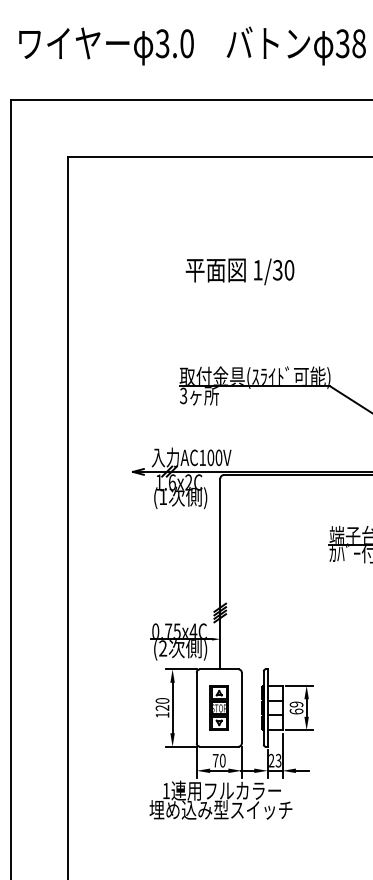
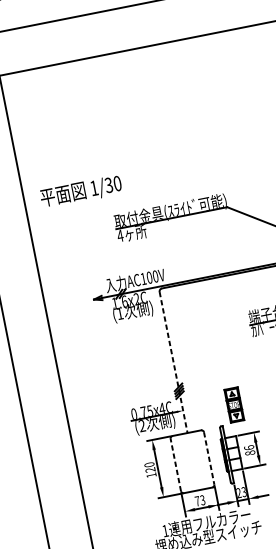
text: (239, 271) -> (80, 191), moved
text: (183, 395) -> (120, 235), 3 -> 4
line: (220, 574) -> (173, 362), solid -> dashed
line: (196, 707) -> (175, 464), solid -> dashed
part: (218, 707) -> (233, 404), moved
text: (296, 707) -> (249, 450), 69 -> 86
line: (241, 708) -> (209, 458), solid -> dashed
text: (222, 760) -> (202, 500), 70 -> 73

